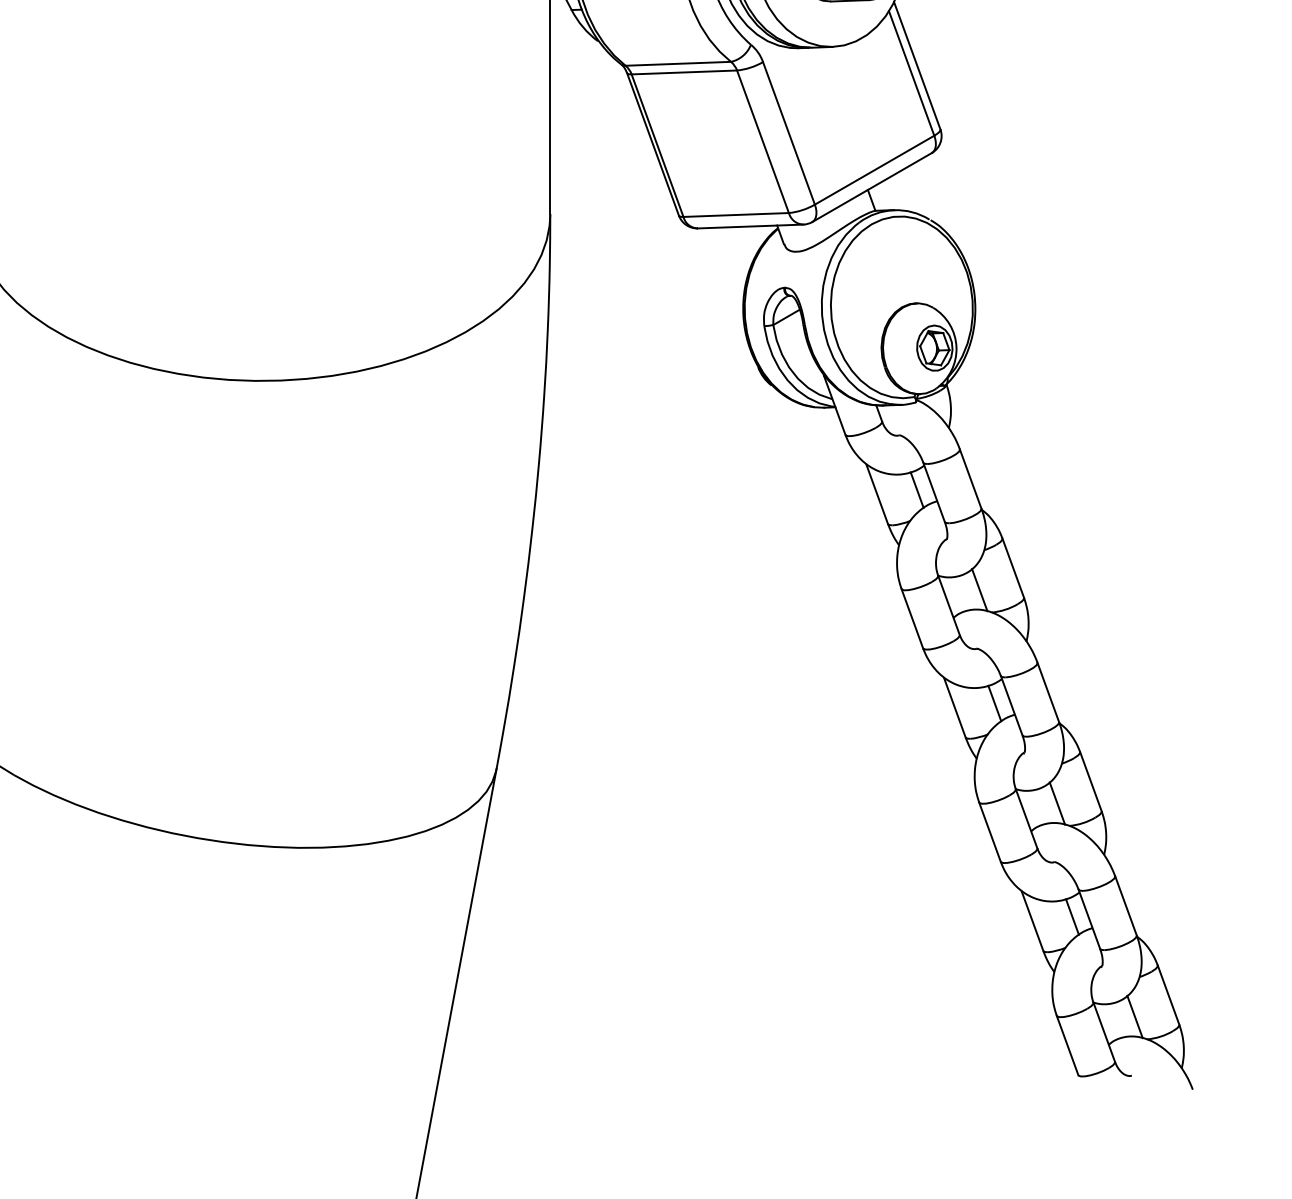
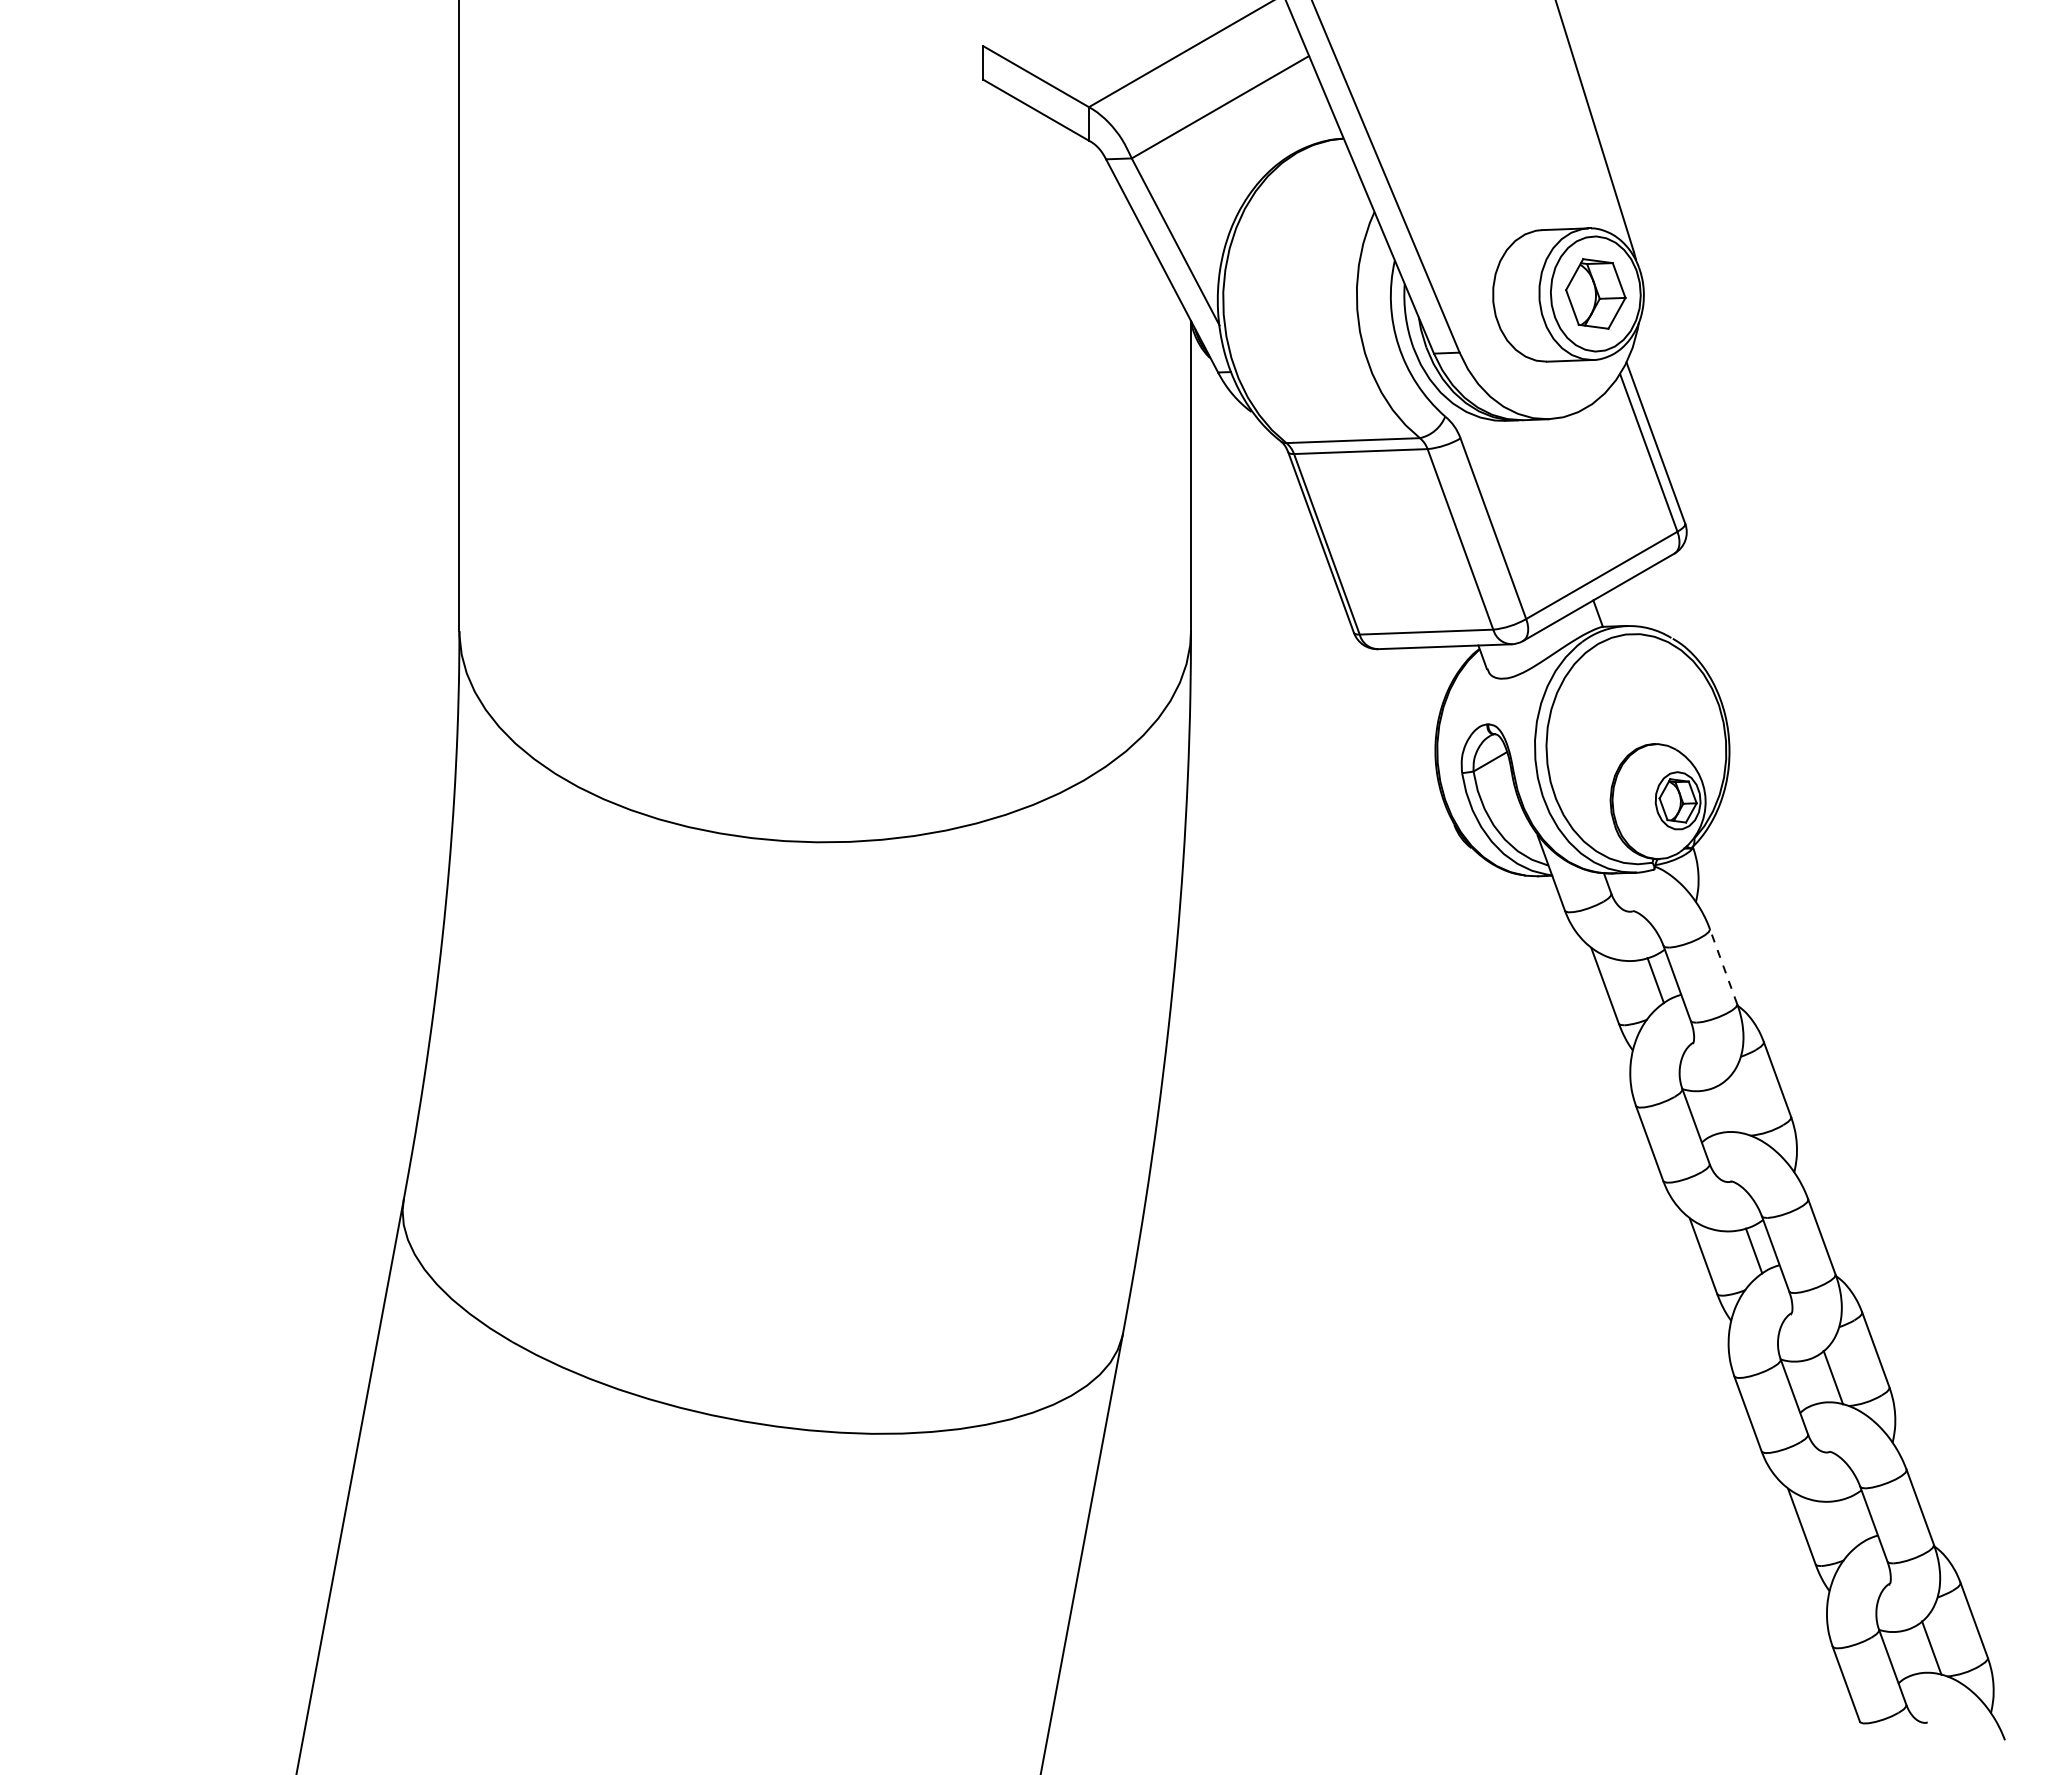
line: (970, 478) -> (1723, 966), solid -> dashed
line: (979, 590) -> (1734, 1107), removed
line: (1072, 916) -> (1852, 1520), removed

